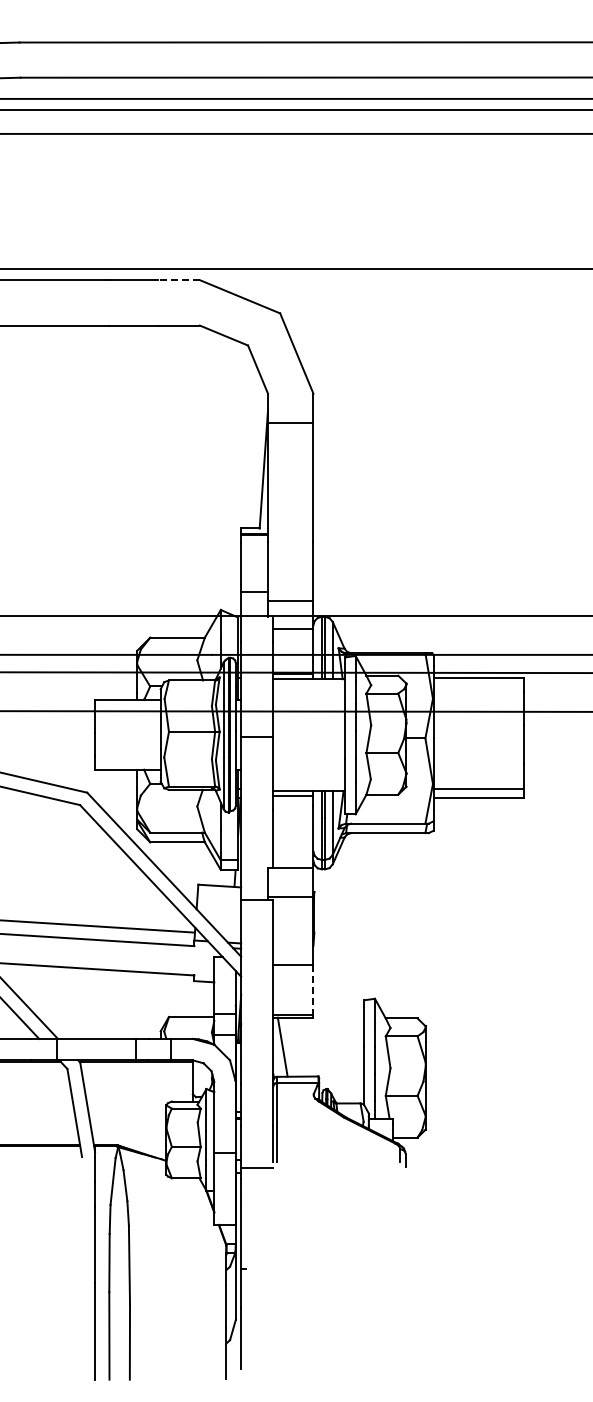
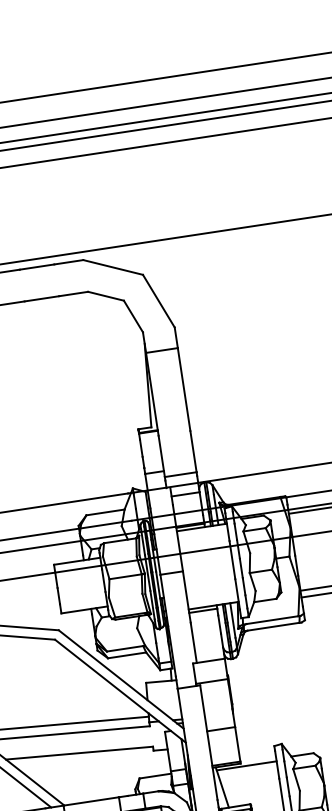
line: (179, 280) -> (69, 262), dashed -> solid
line: (313, 990) -> (237, 744), dashed -> solid
line: (321, 1022) -> (246, 766), added

